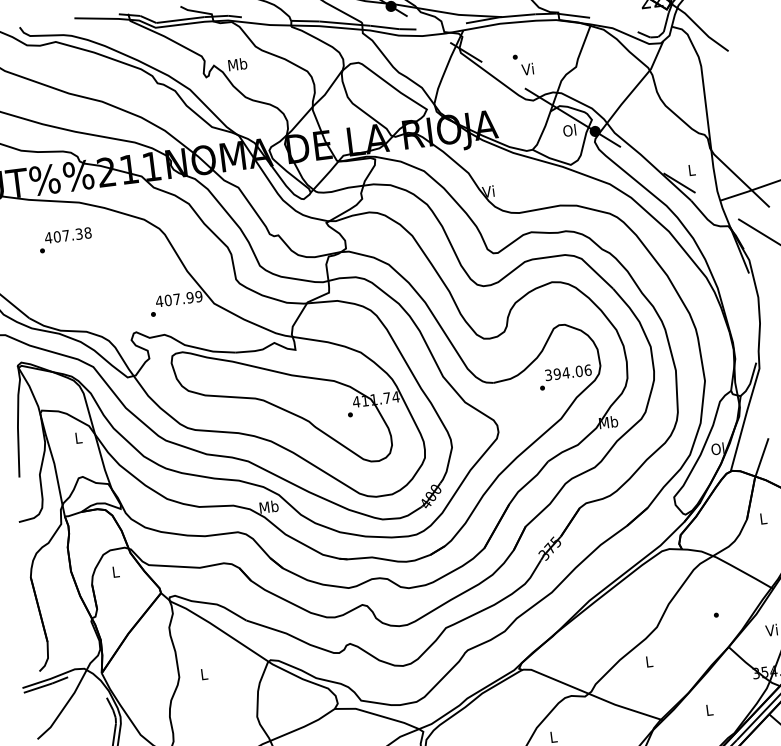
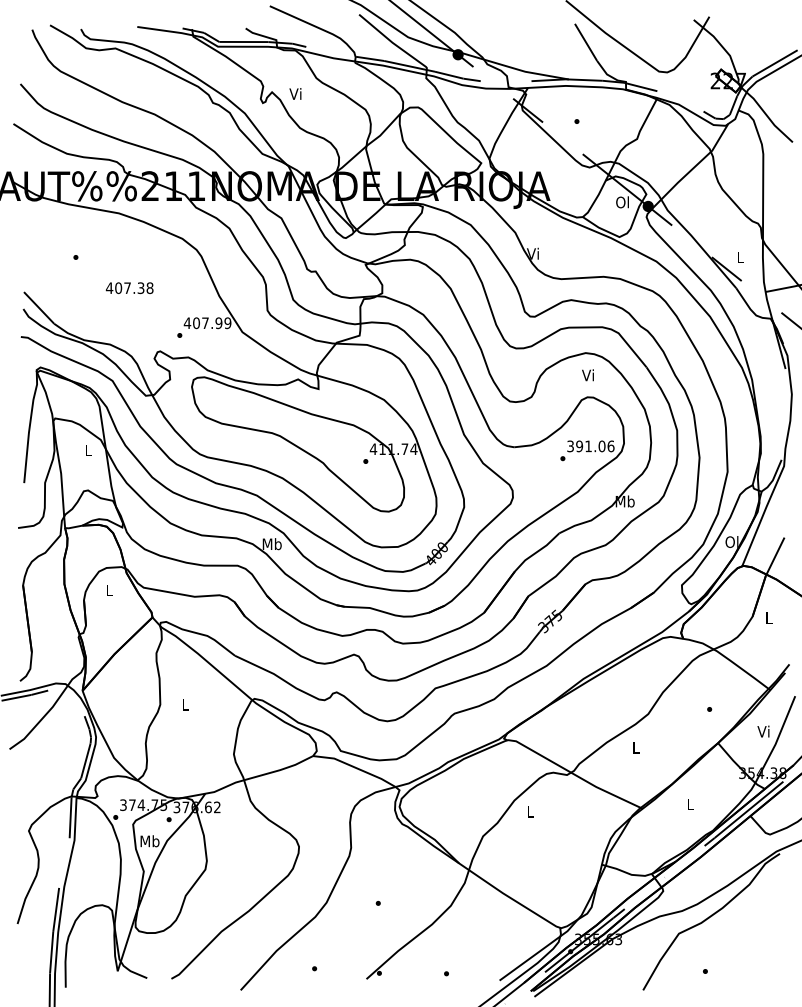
text: (237, 64) -> (295, 93), Mb -> Vi
text: (527, 69) -> (587, 375), moved
text: (67, 235) -> (129, 288), moved
text: (566, 373) -> (588, 446), 394.06 -> 391.06

